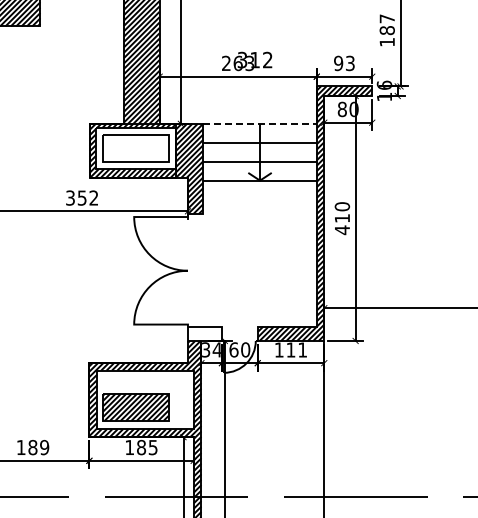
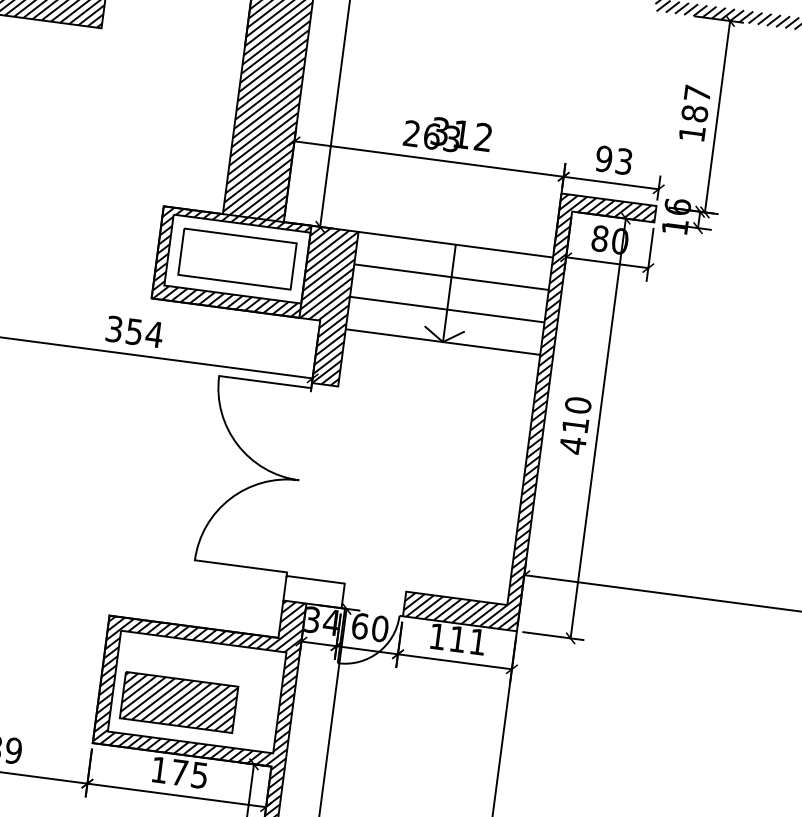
line: (260, 123) -> (456, 244), dashed -> solid
text: (93, 197) -> (153, 333), 352 -> 354
text: (141, 447) -> (179, 772), 185 -> 175

